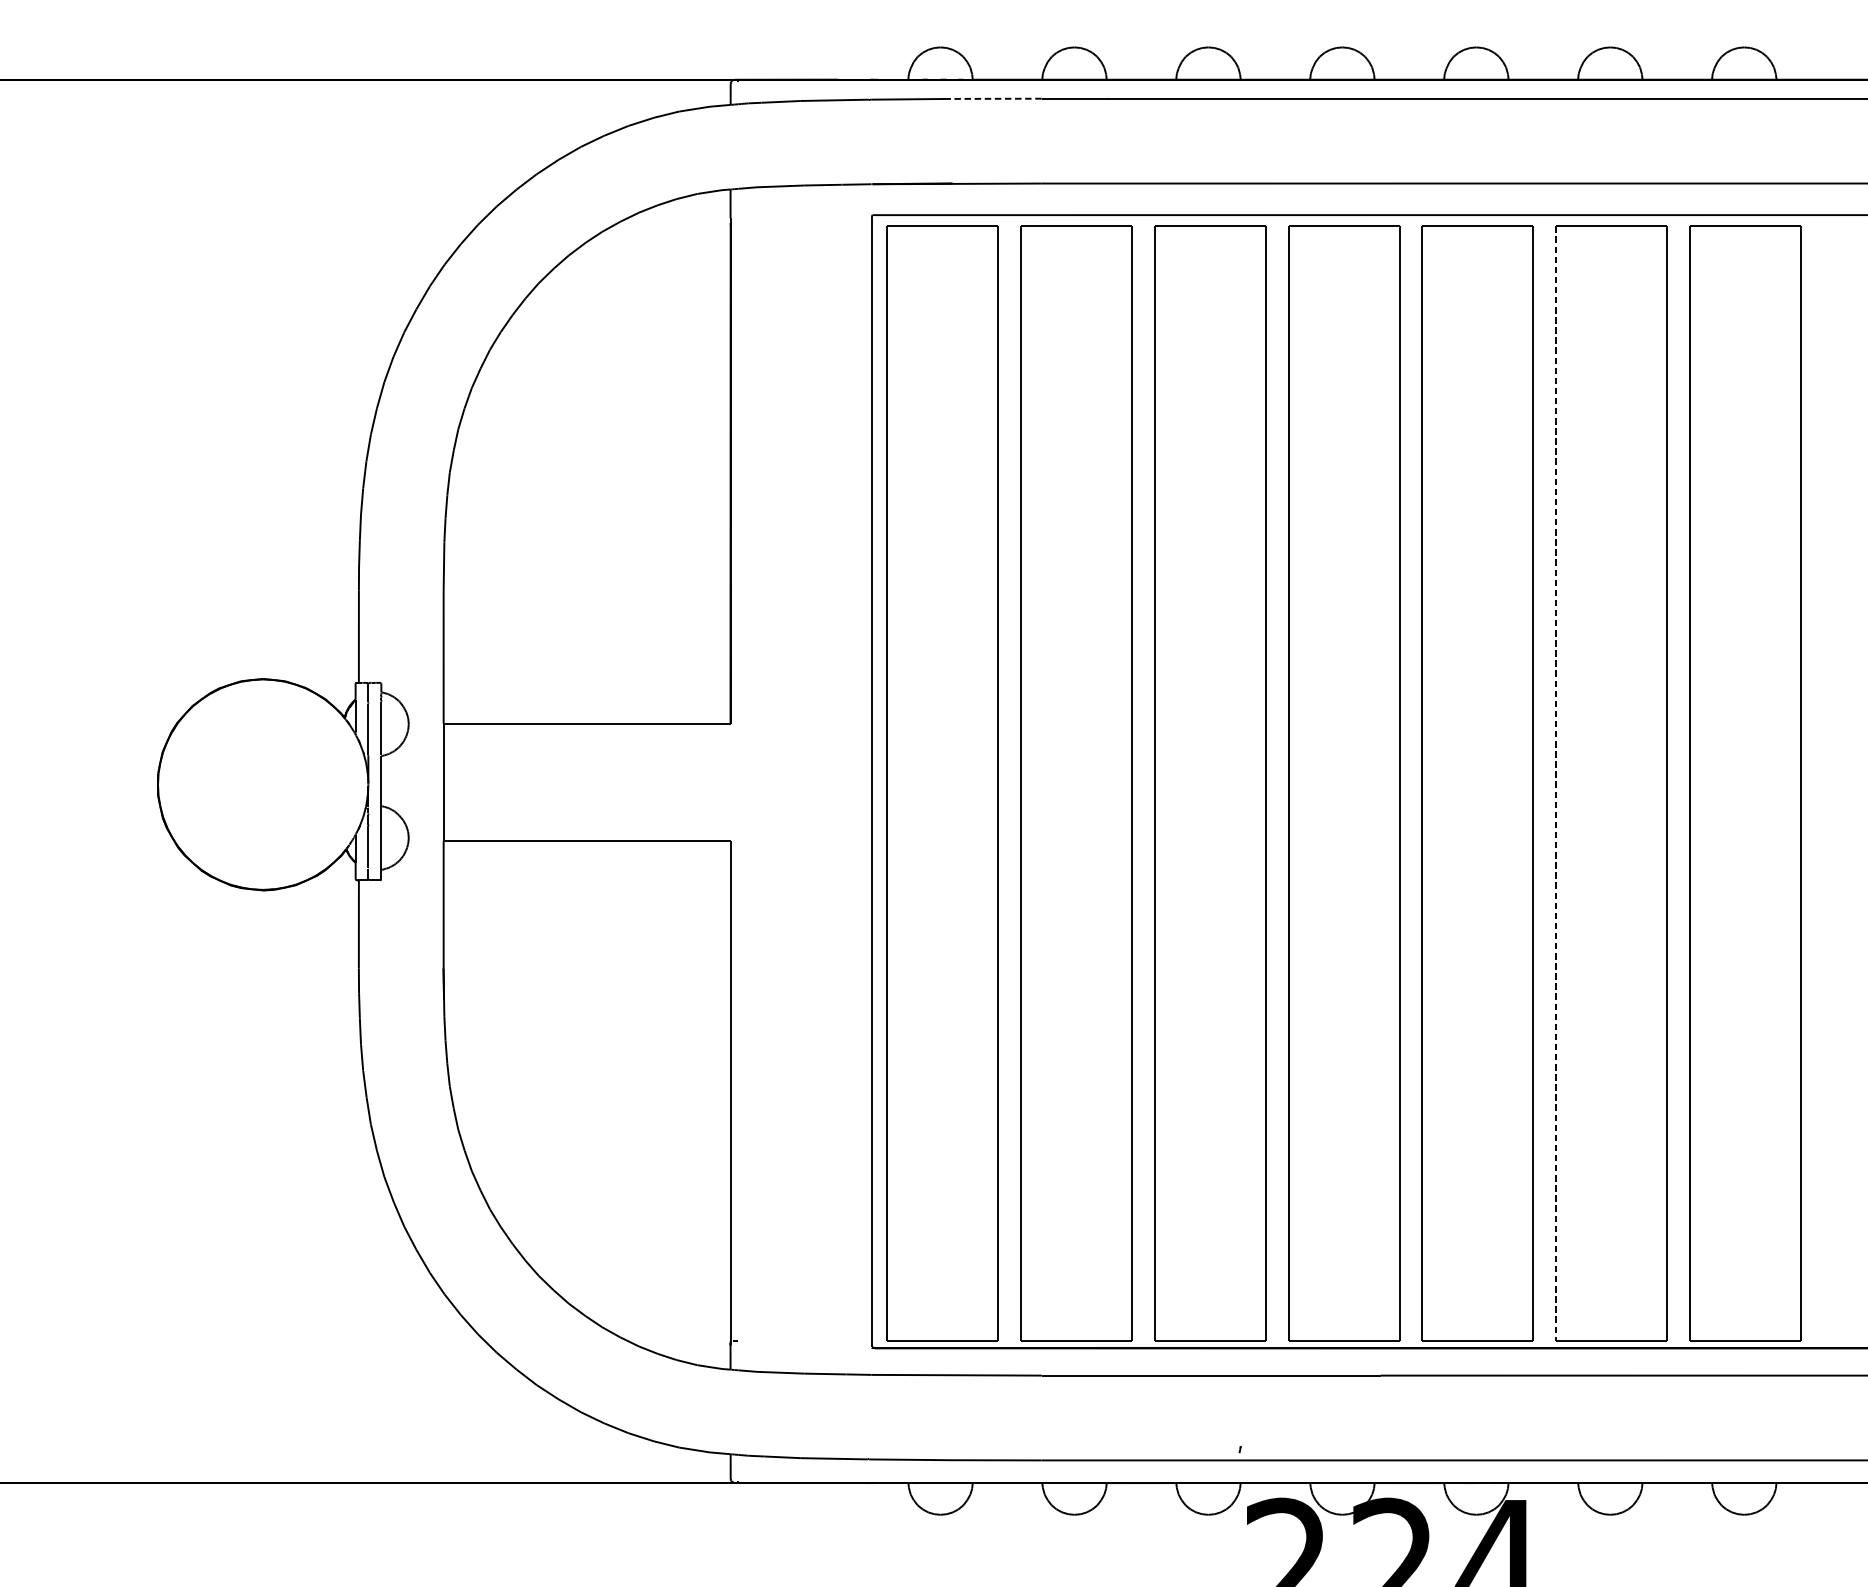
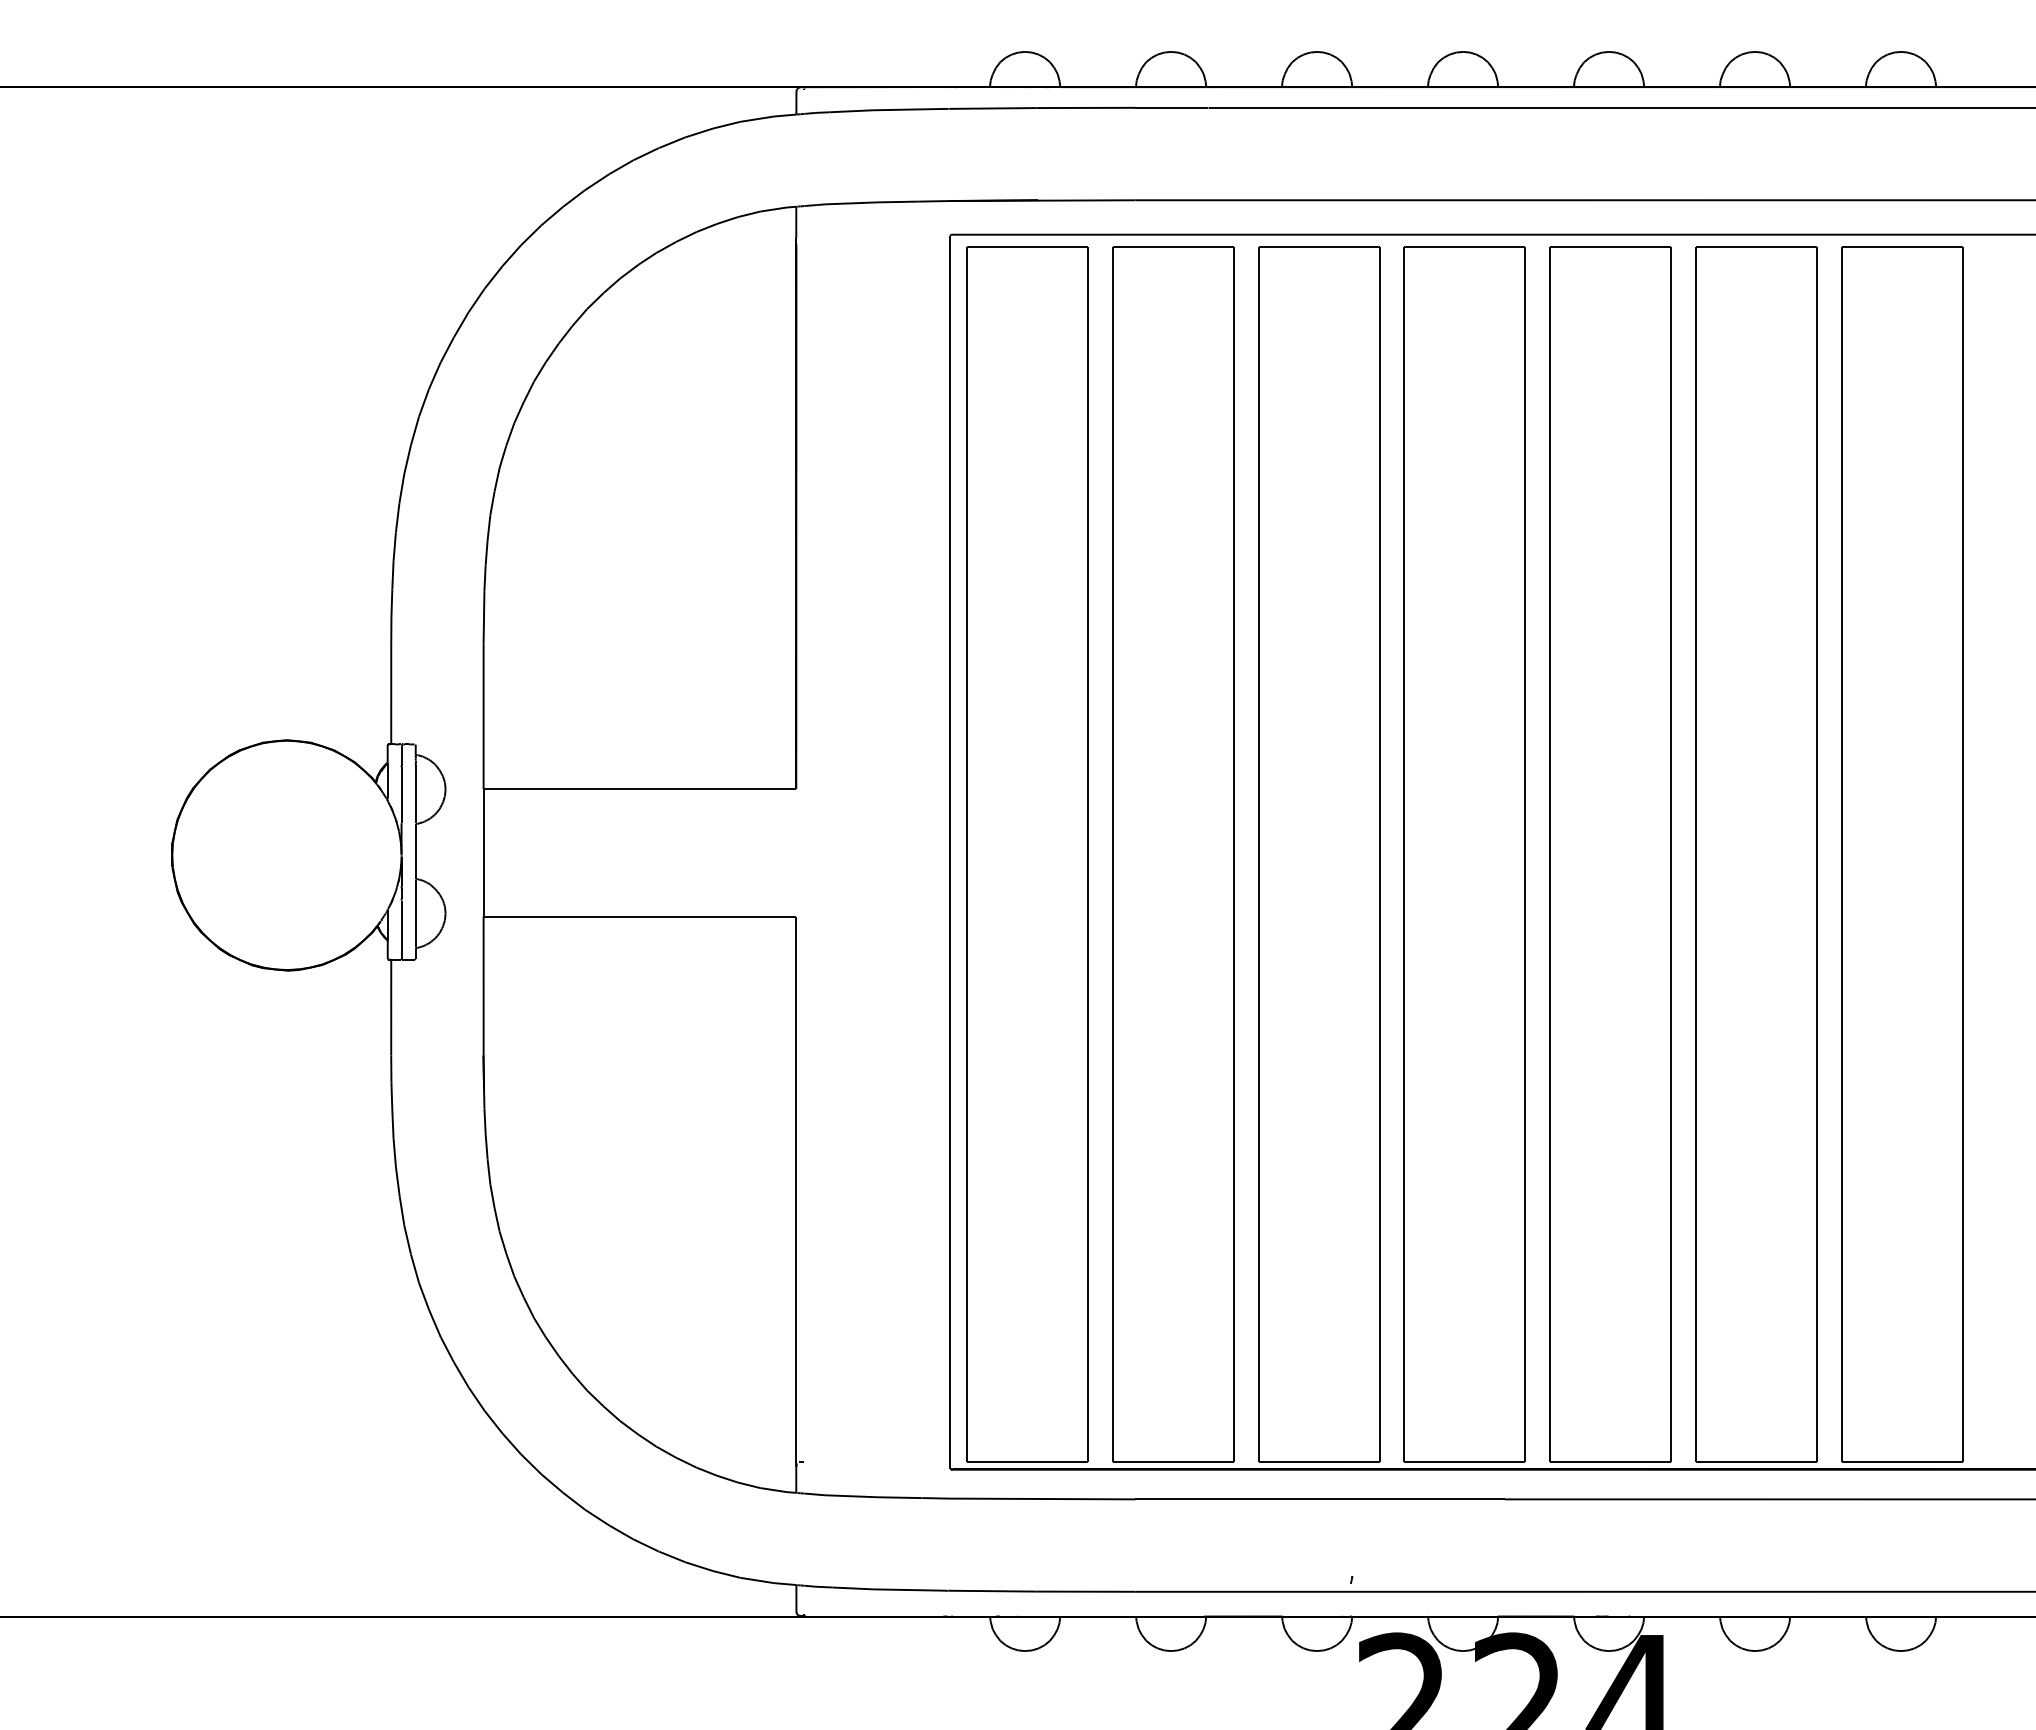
line: (995, 98) -> (1085, 107), dashed -> solid
line: (1555, 783) -> (1695, 854), dashed -> solid

